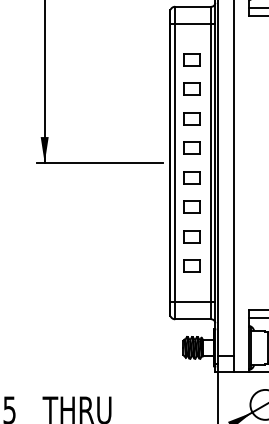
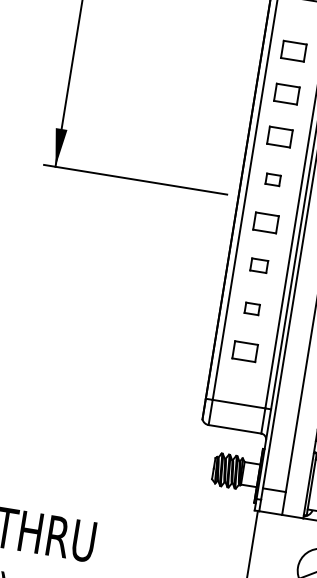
part: (191, 147) -> (272, 178), size x0.6
part: (191, 206) -> (258, 264), size x0.7
part: (191, 236) -> (251, 308), size x0.6

